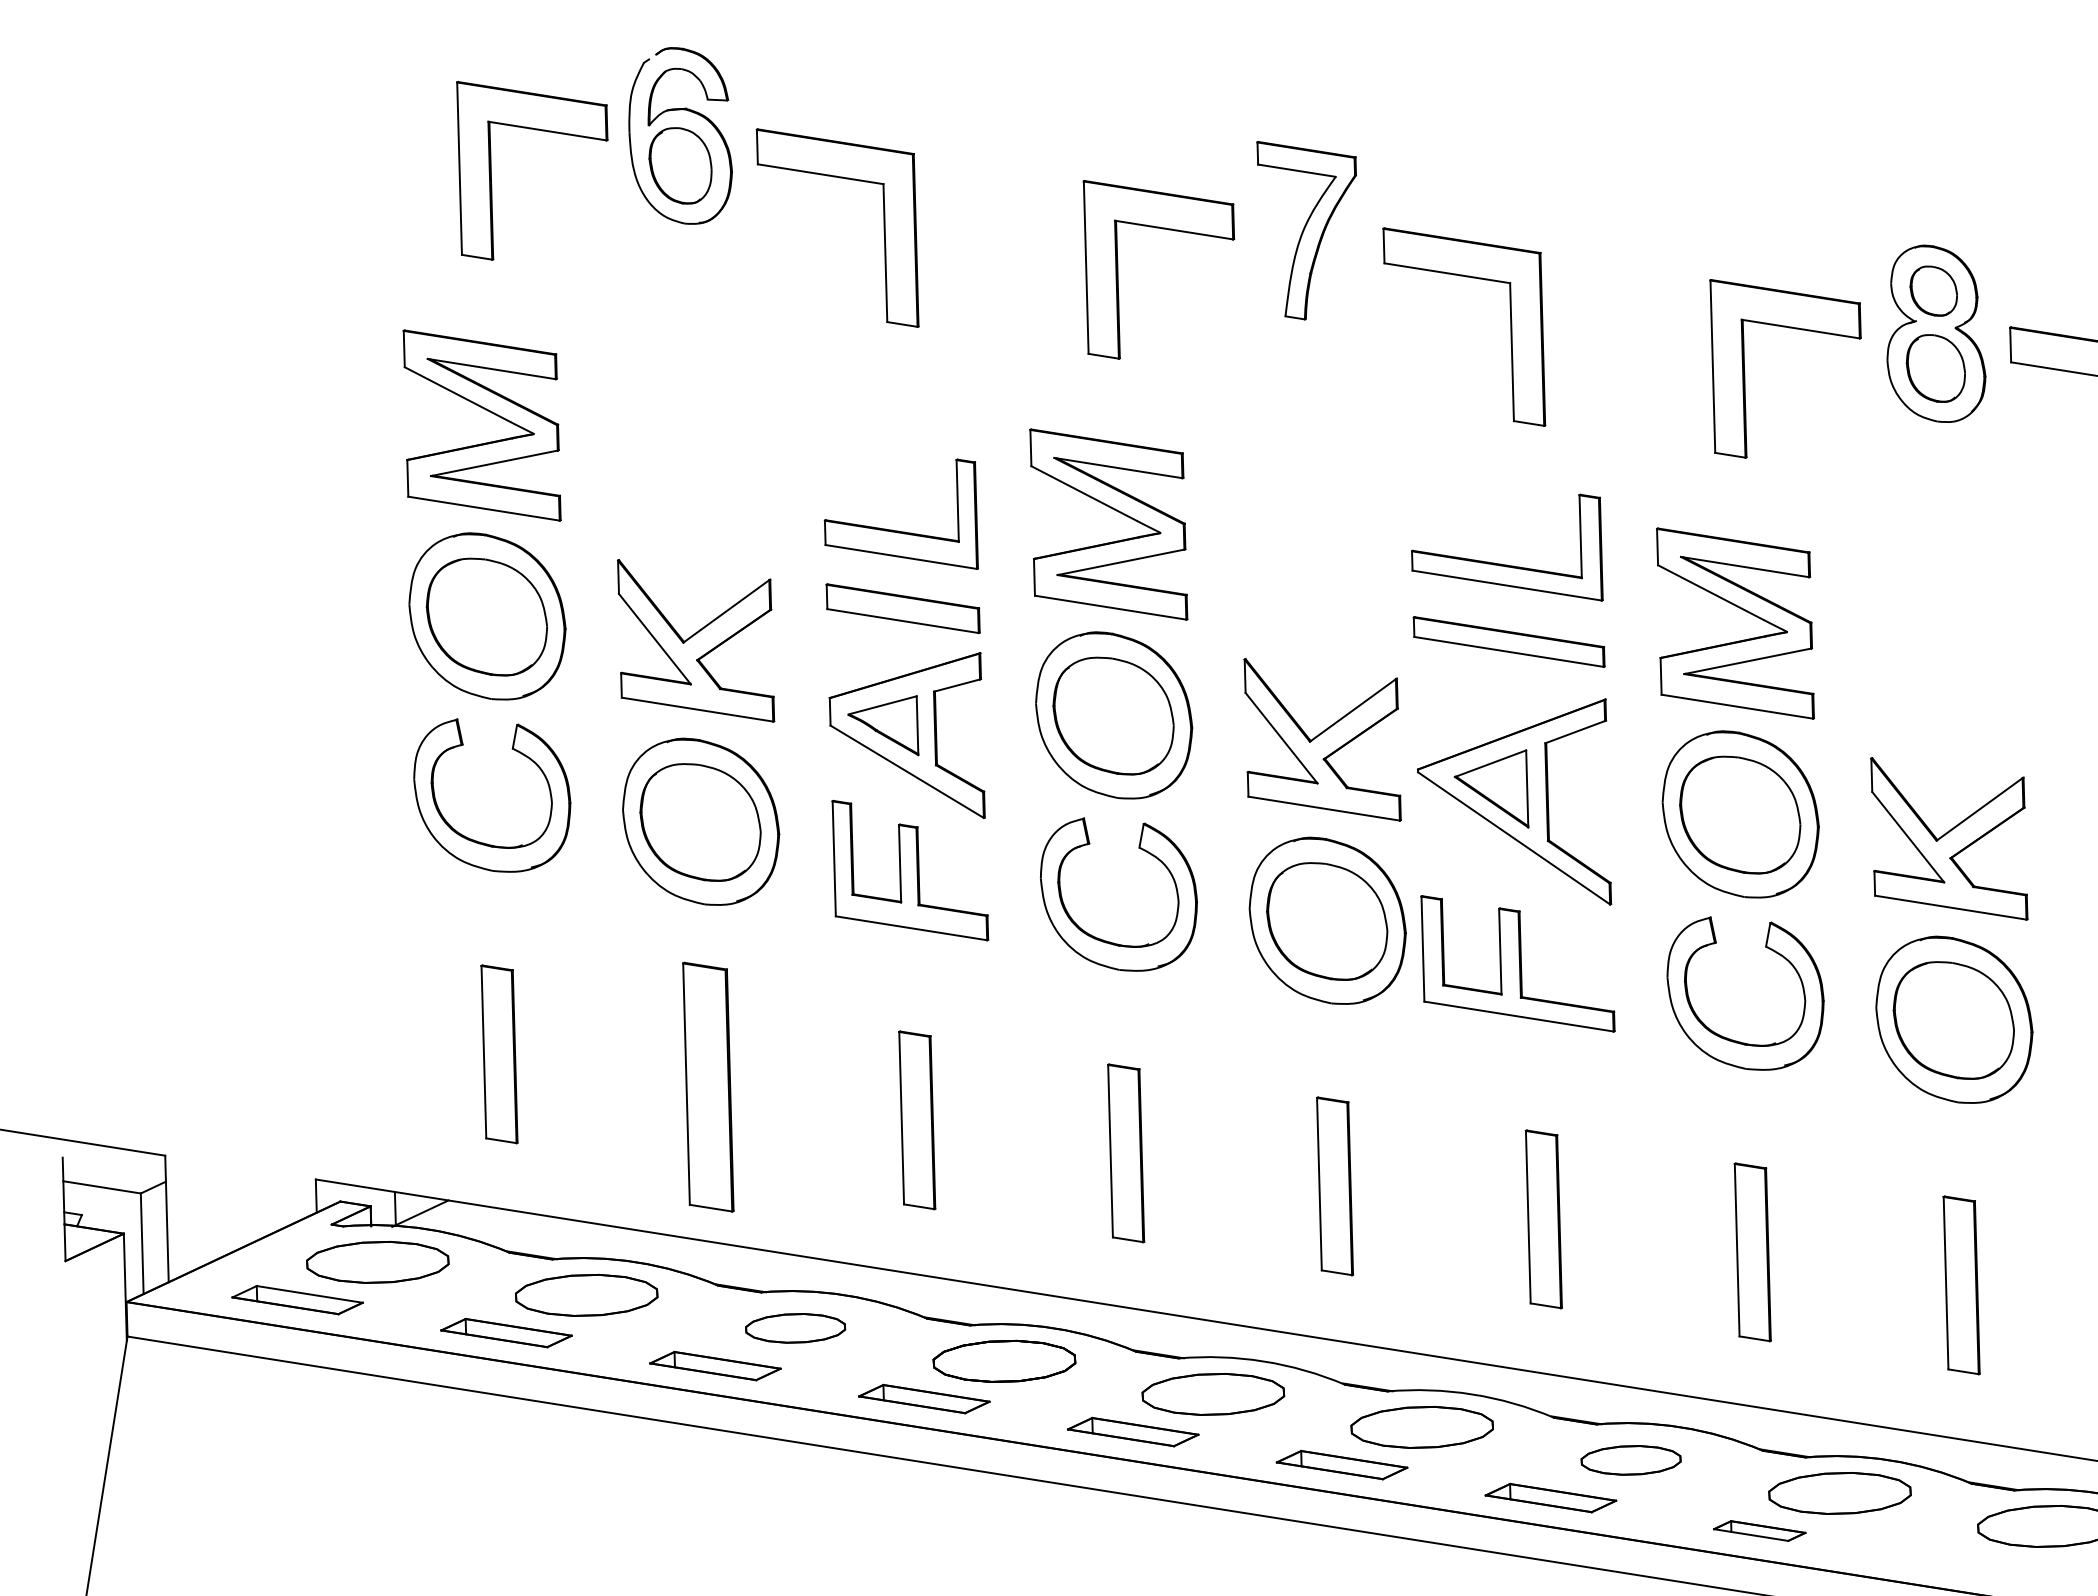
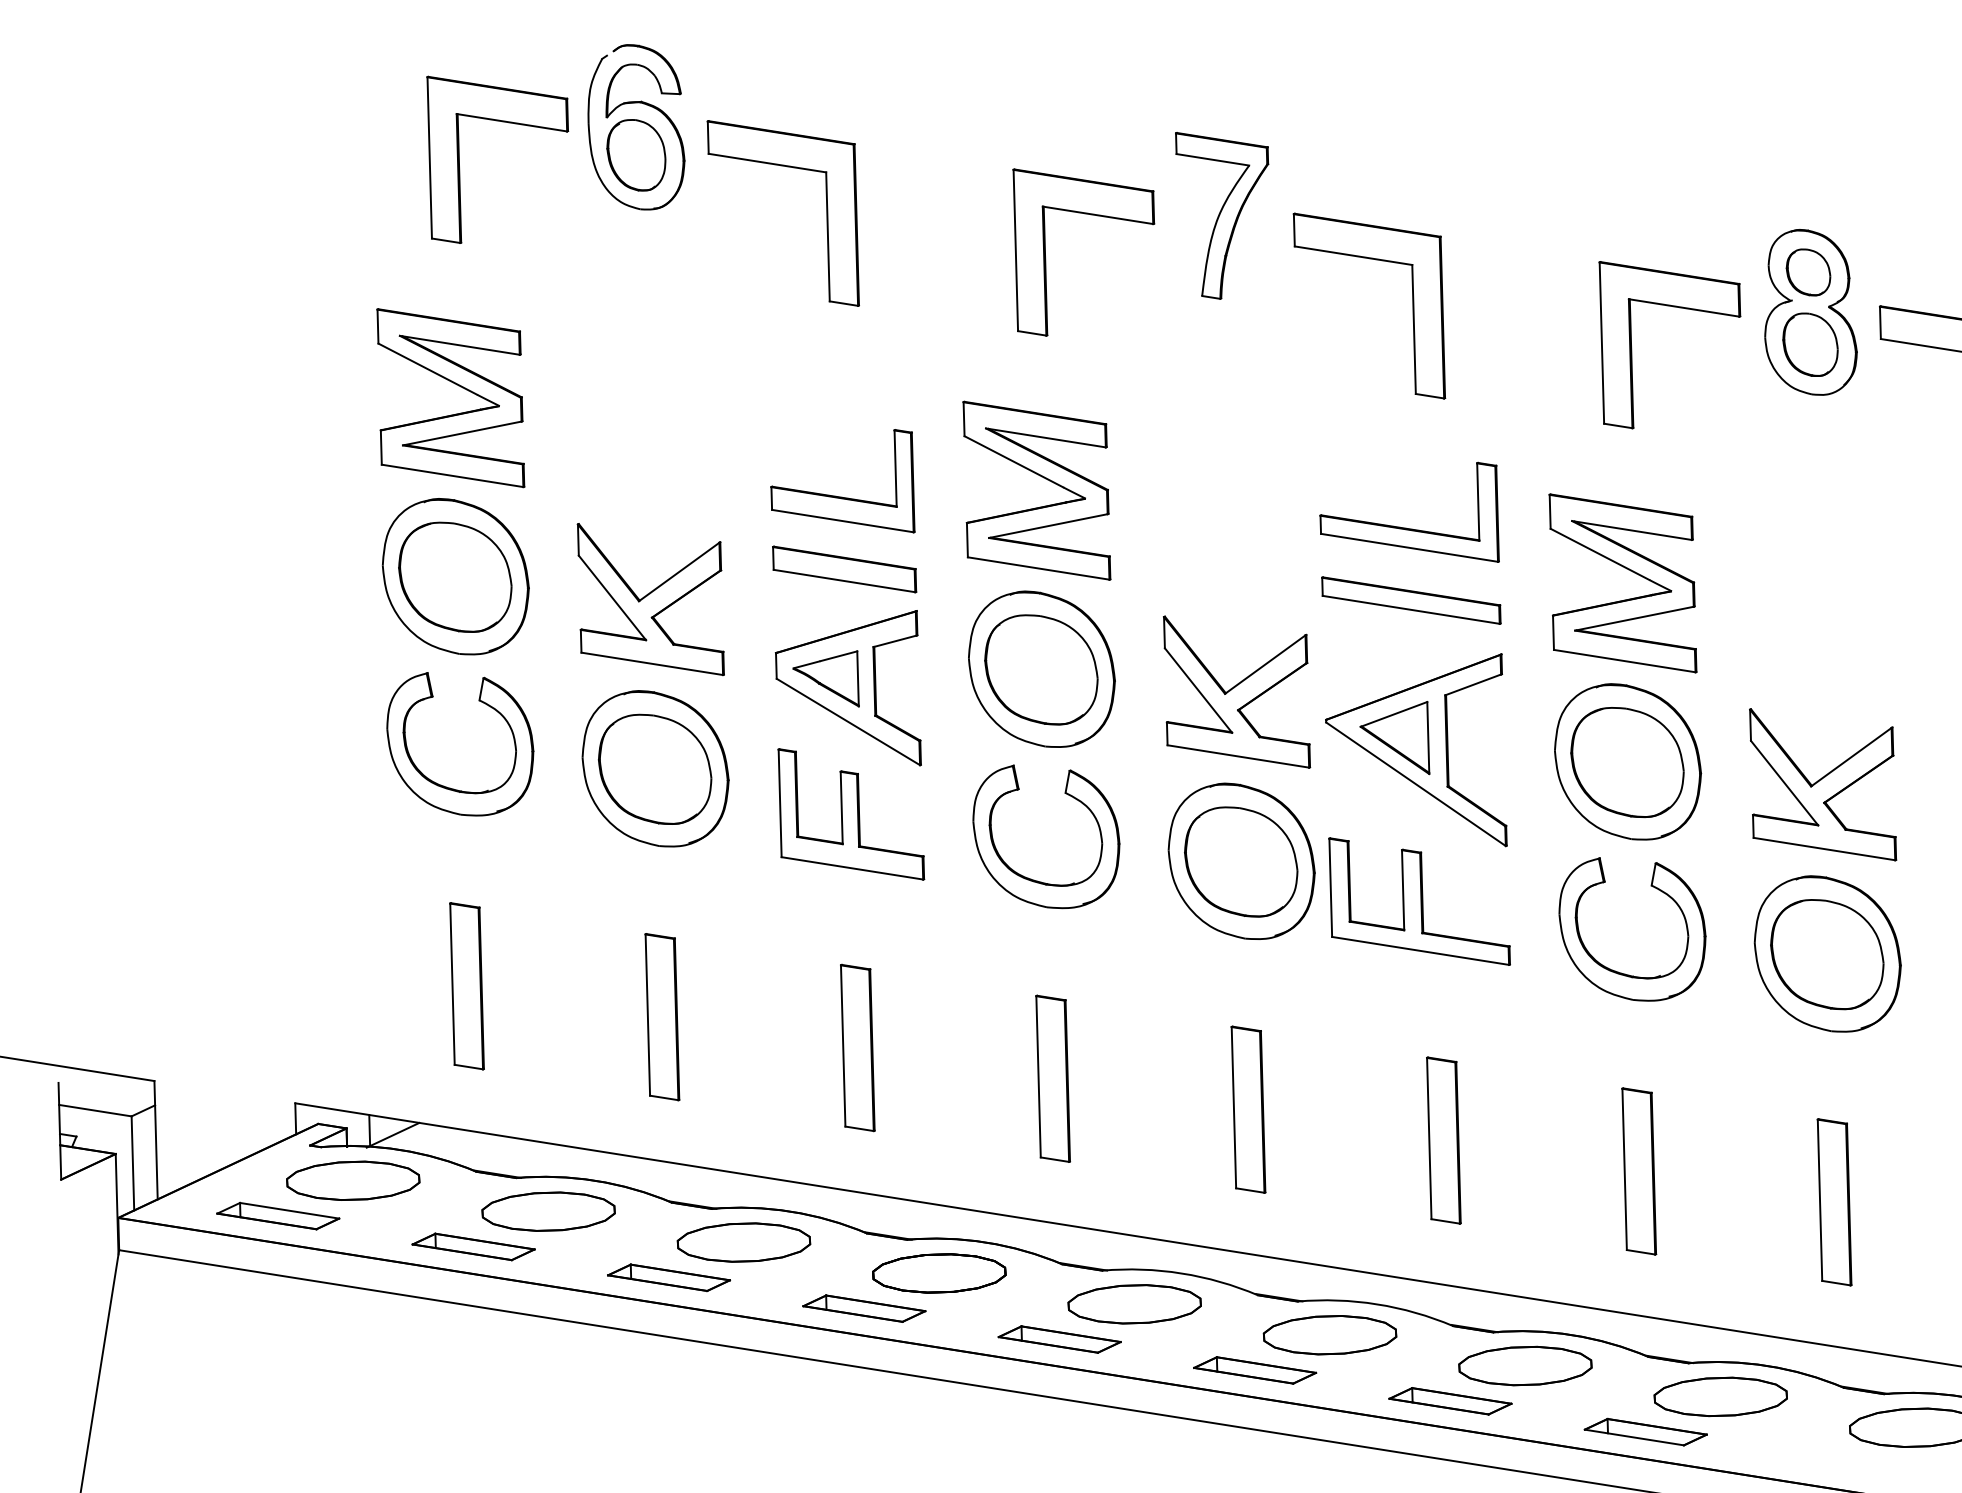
part: (708, 1087) -> (662, 1017), size x0.71
part: (795, 1328) -> (743, 1242), size x1.43
part: (1631, 1459) -> (1525, 1365), size x1.43
part: (1759, 1530) -> (1645, 1431), size x1.43

